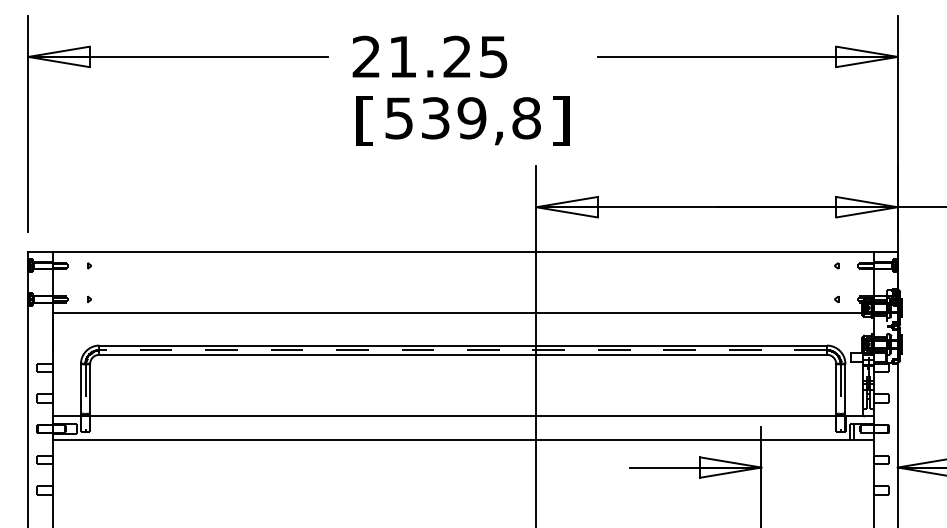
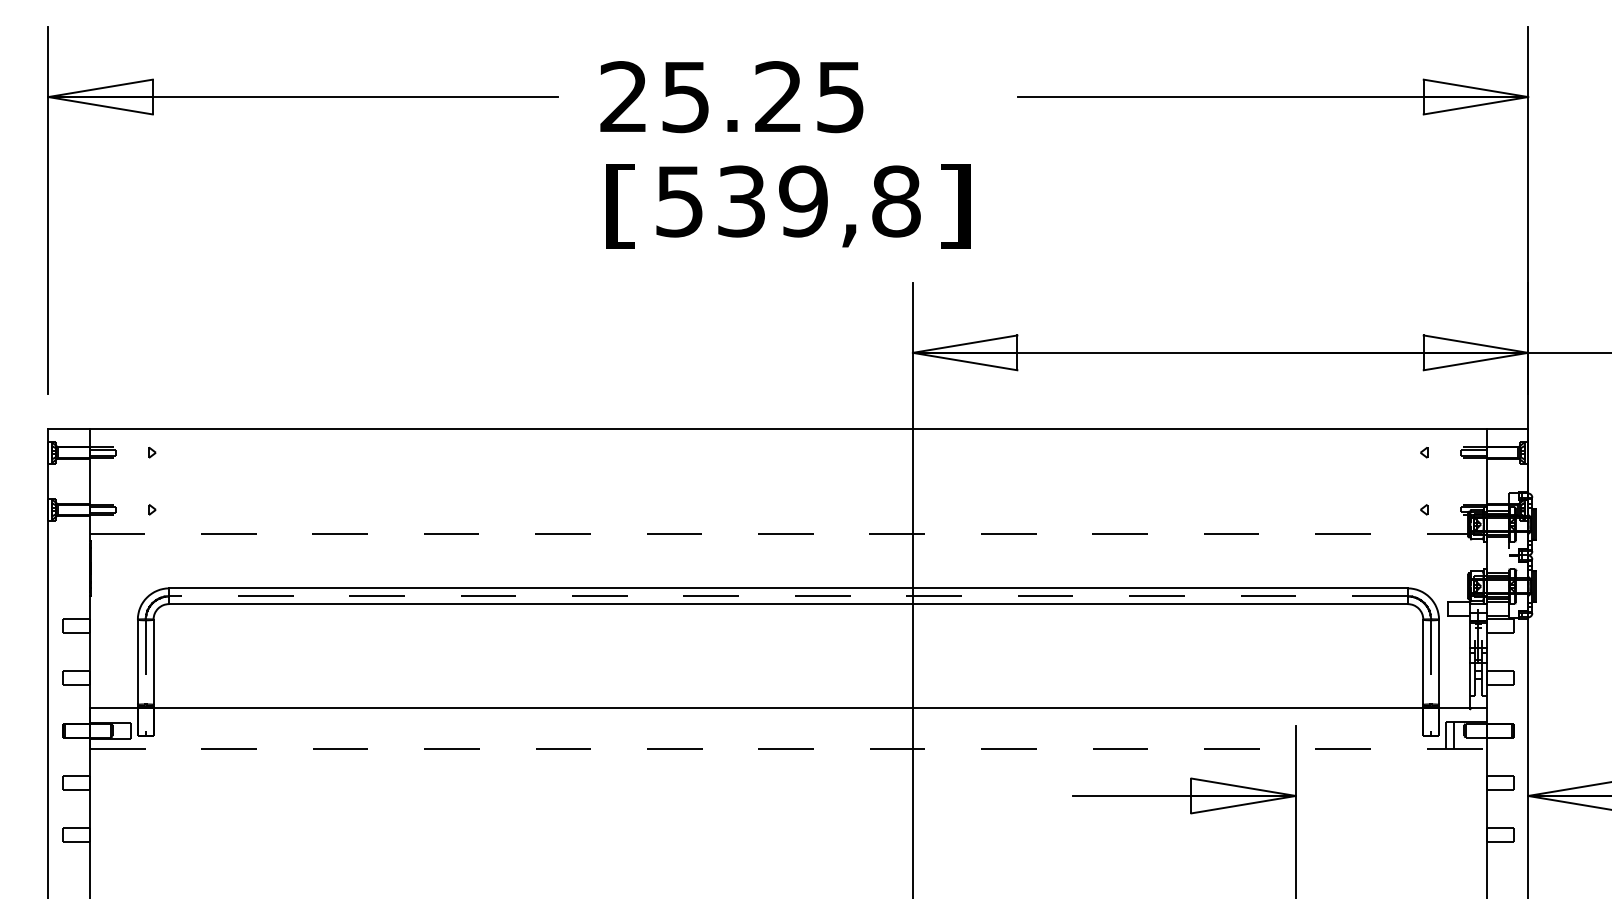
text: (402, 57) -> (685, 98), 21.25 -> 25.25
line: (463, 313) -> (788, 533), solid -> dashed
line: (463, 439) -> (788, 748), solid -> dashed

